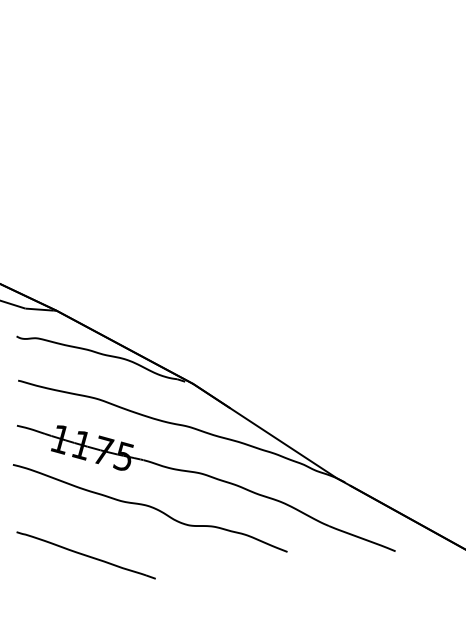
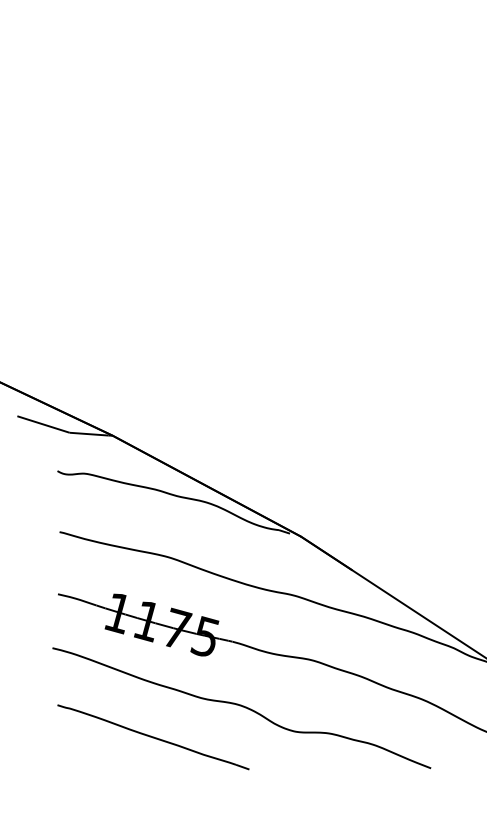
line: (85, 555) -> (152, 737), moved

